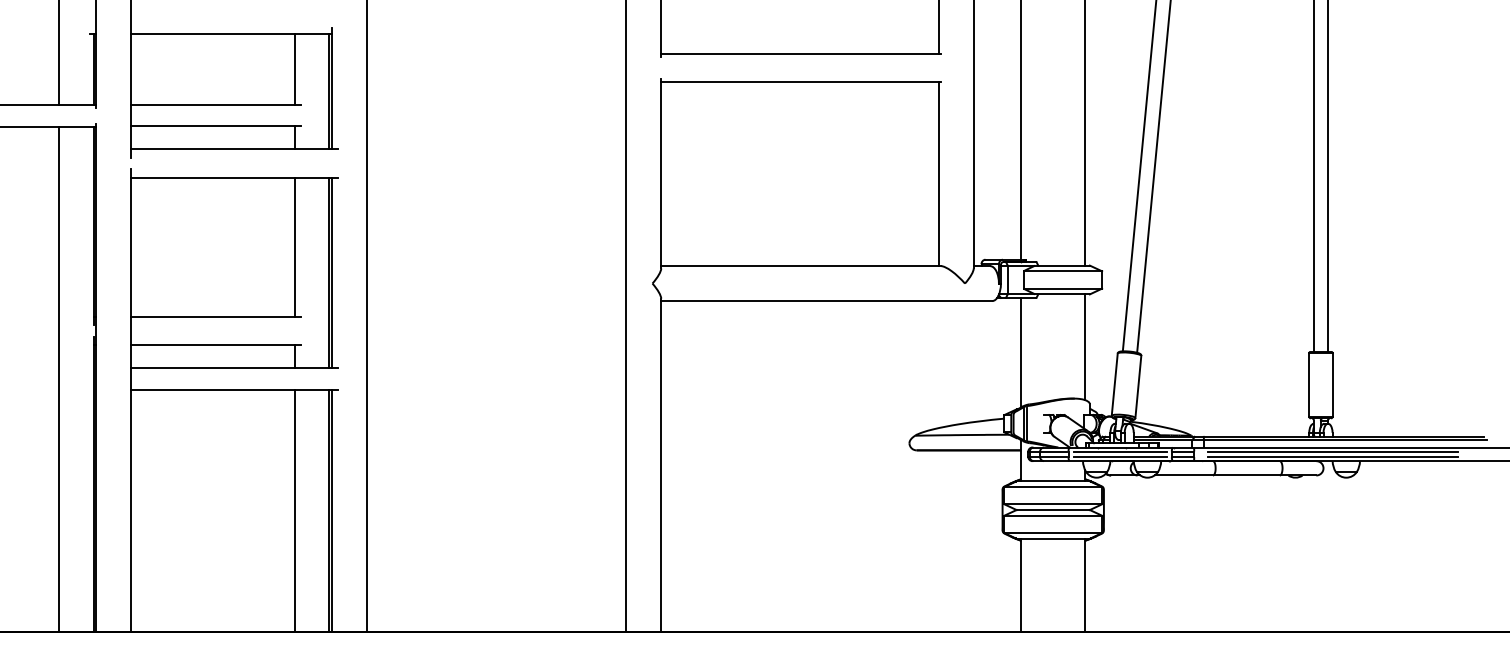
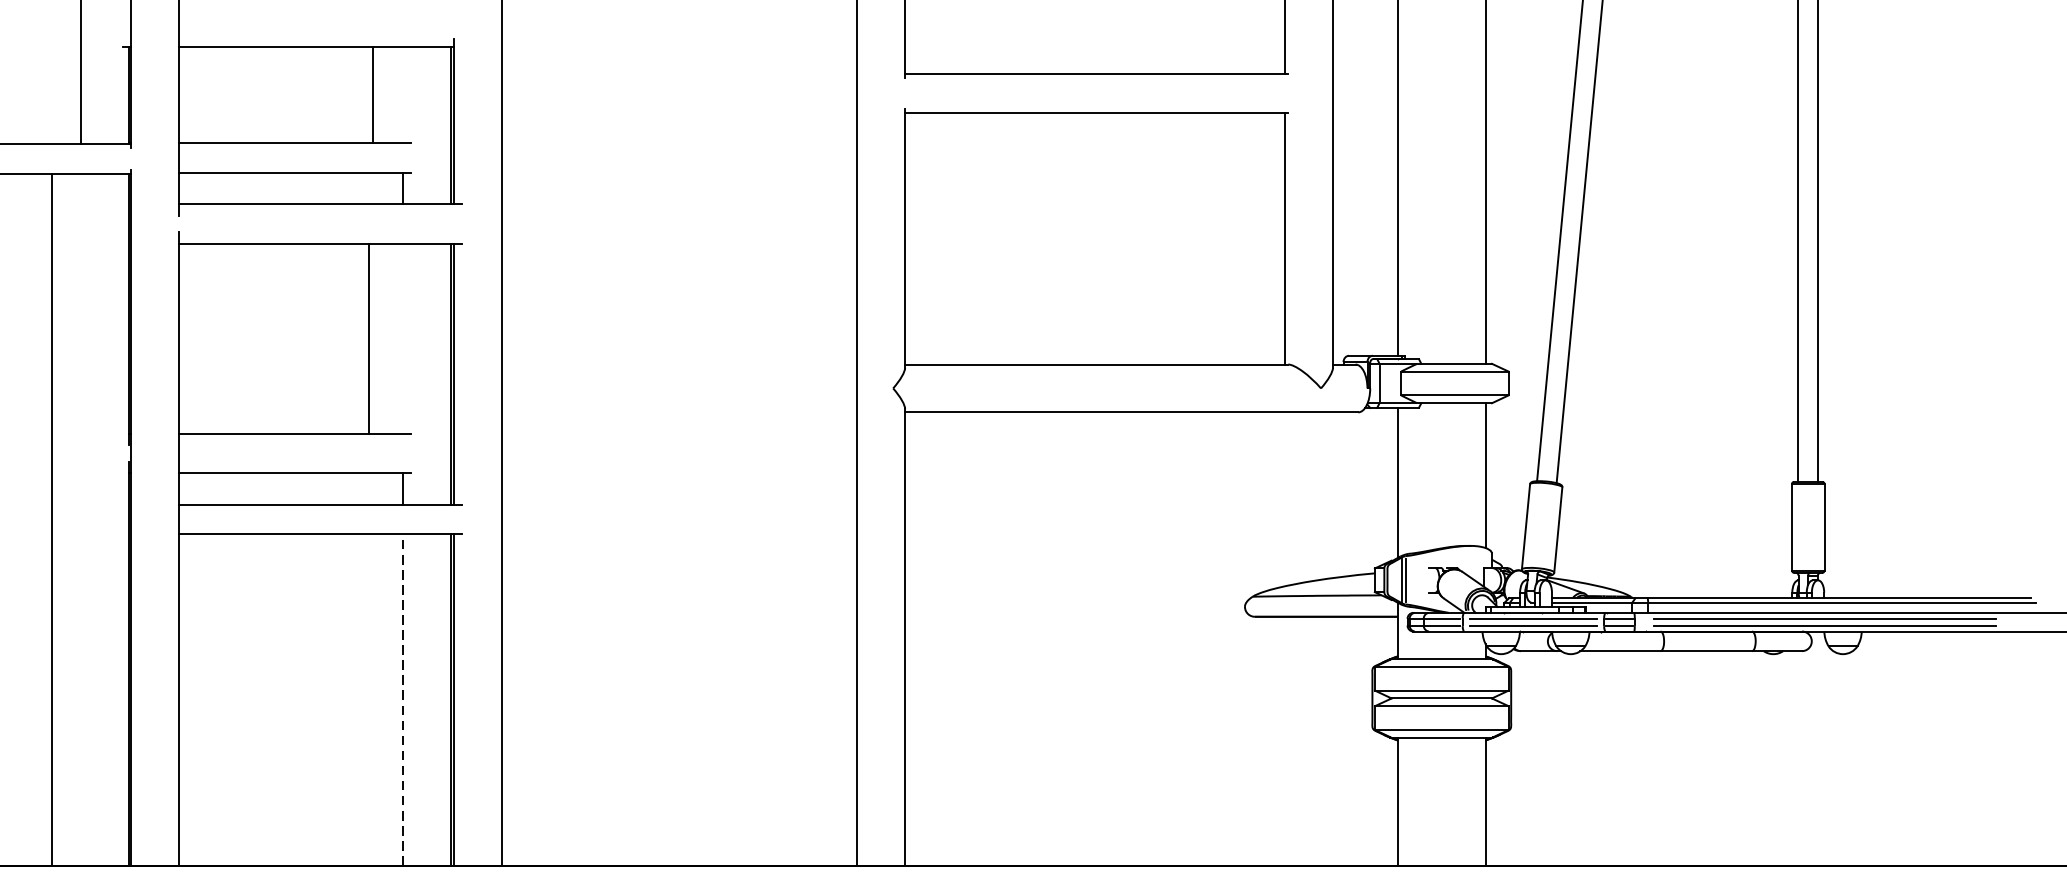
line: (294, 69) -> (372, 95), moved
line: (294, 246) -> (368, 337), moved
line: (59, 379) -> (52, 519), moved
line: (294, 510) -> (403, 699), solid -> dashed

